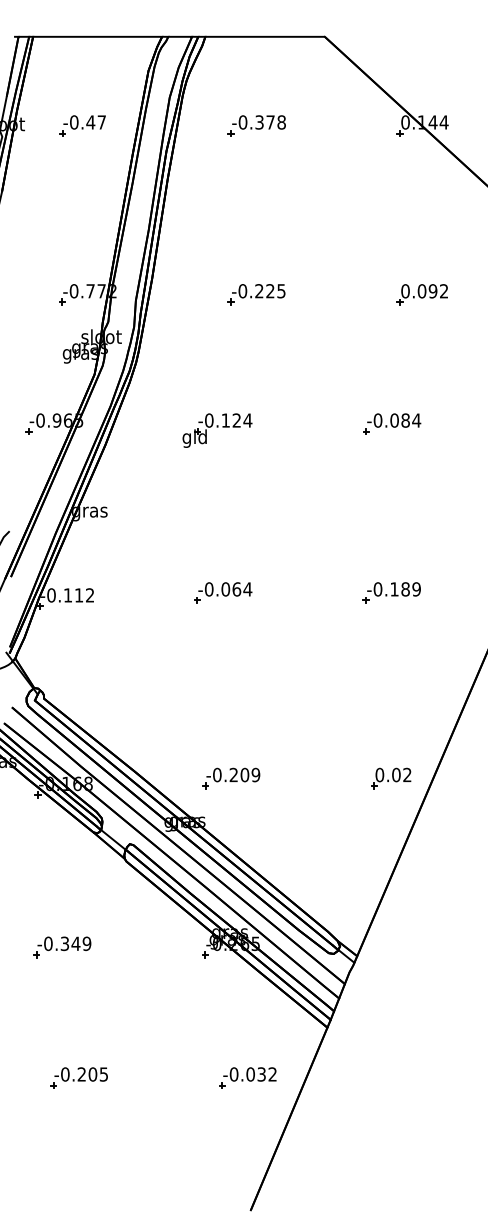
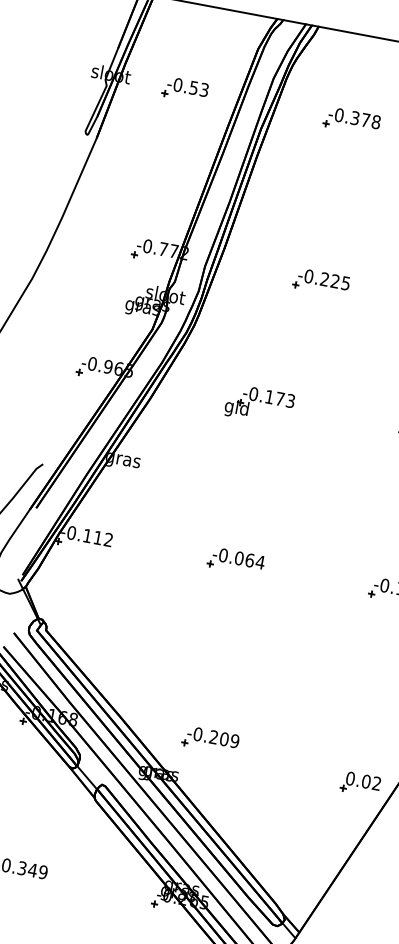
text: (95, 122) -> (198, 88), -0.47 -> -0.53
text: (242, 420) -> (285, 400), -0.124 -> -0.173
part: (391, 778) -> (361, 784), moved

